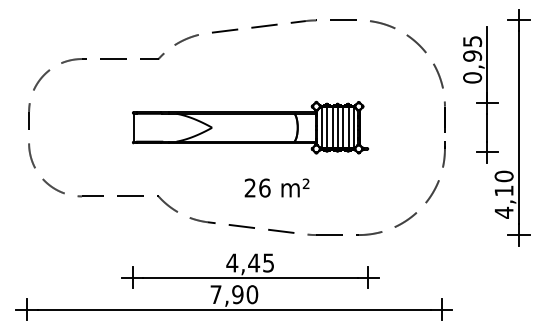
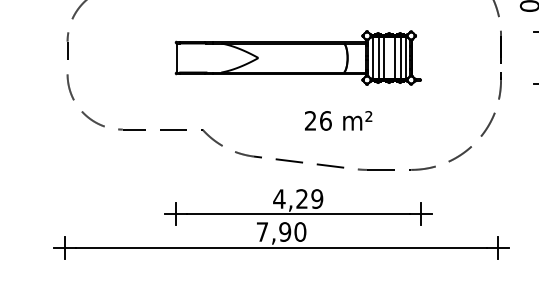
line: (338, 127) -> (390, 57), removed
text: (276, 187) -> (337, 120), moved
text: (261, 262) -> (309, 198), 4,45 -> 4,29

